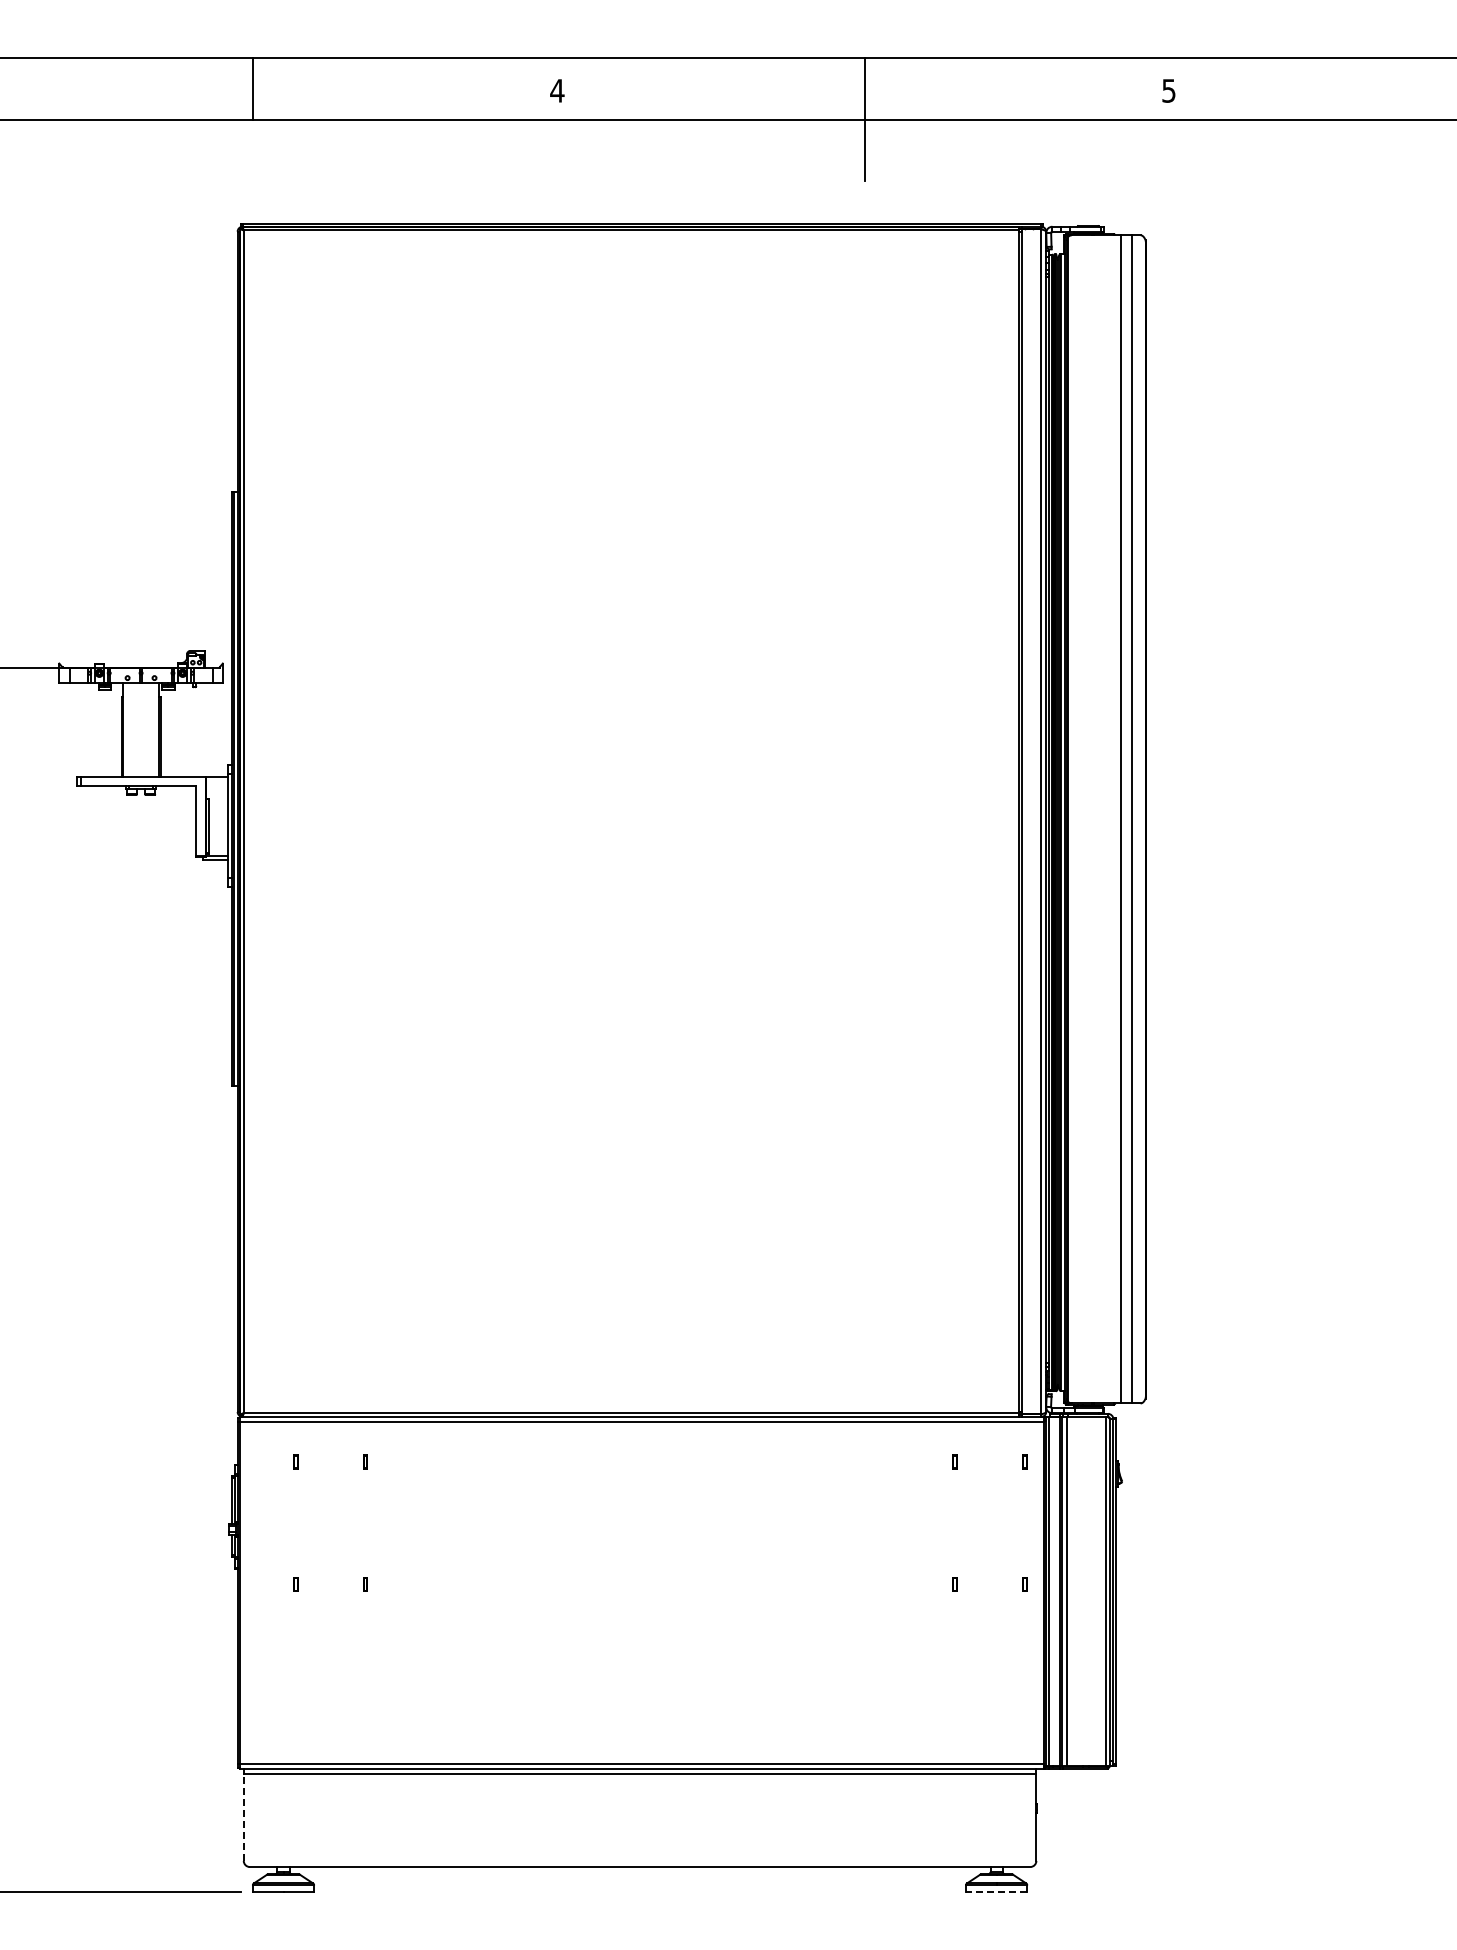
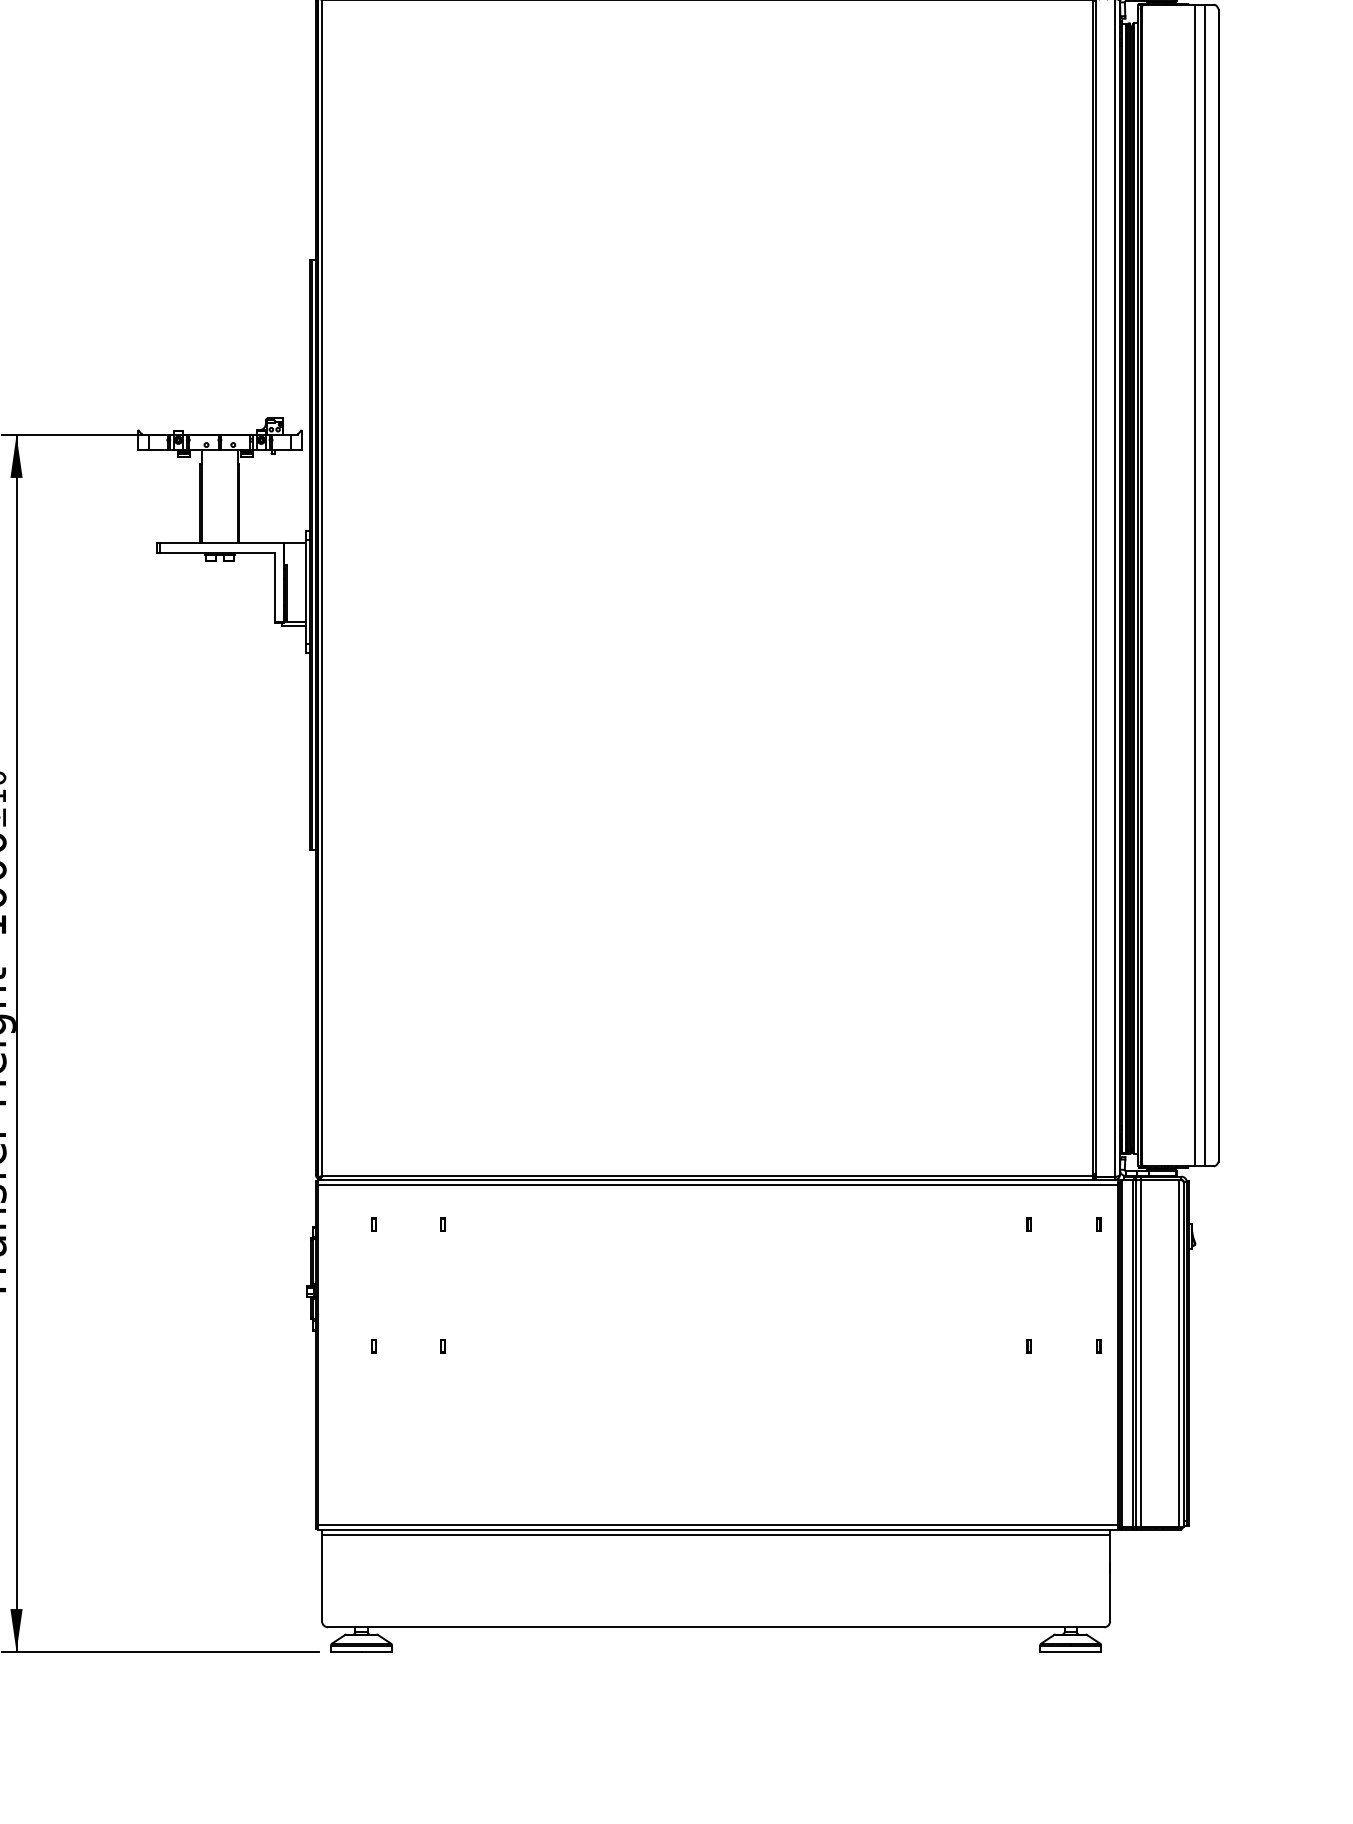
line: (243, 1817) -> (321, 1578), dashed -> solid
line: (996, 1891) -> (1070, 1651), dashed -> solid

